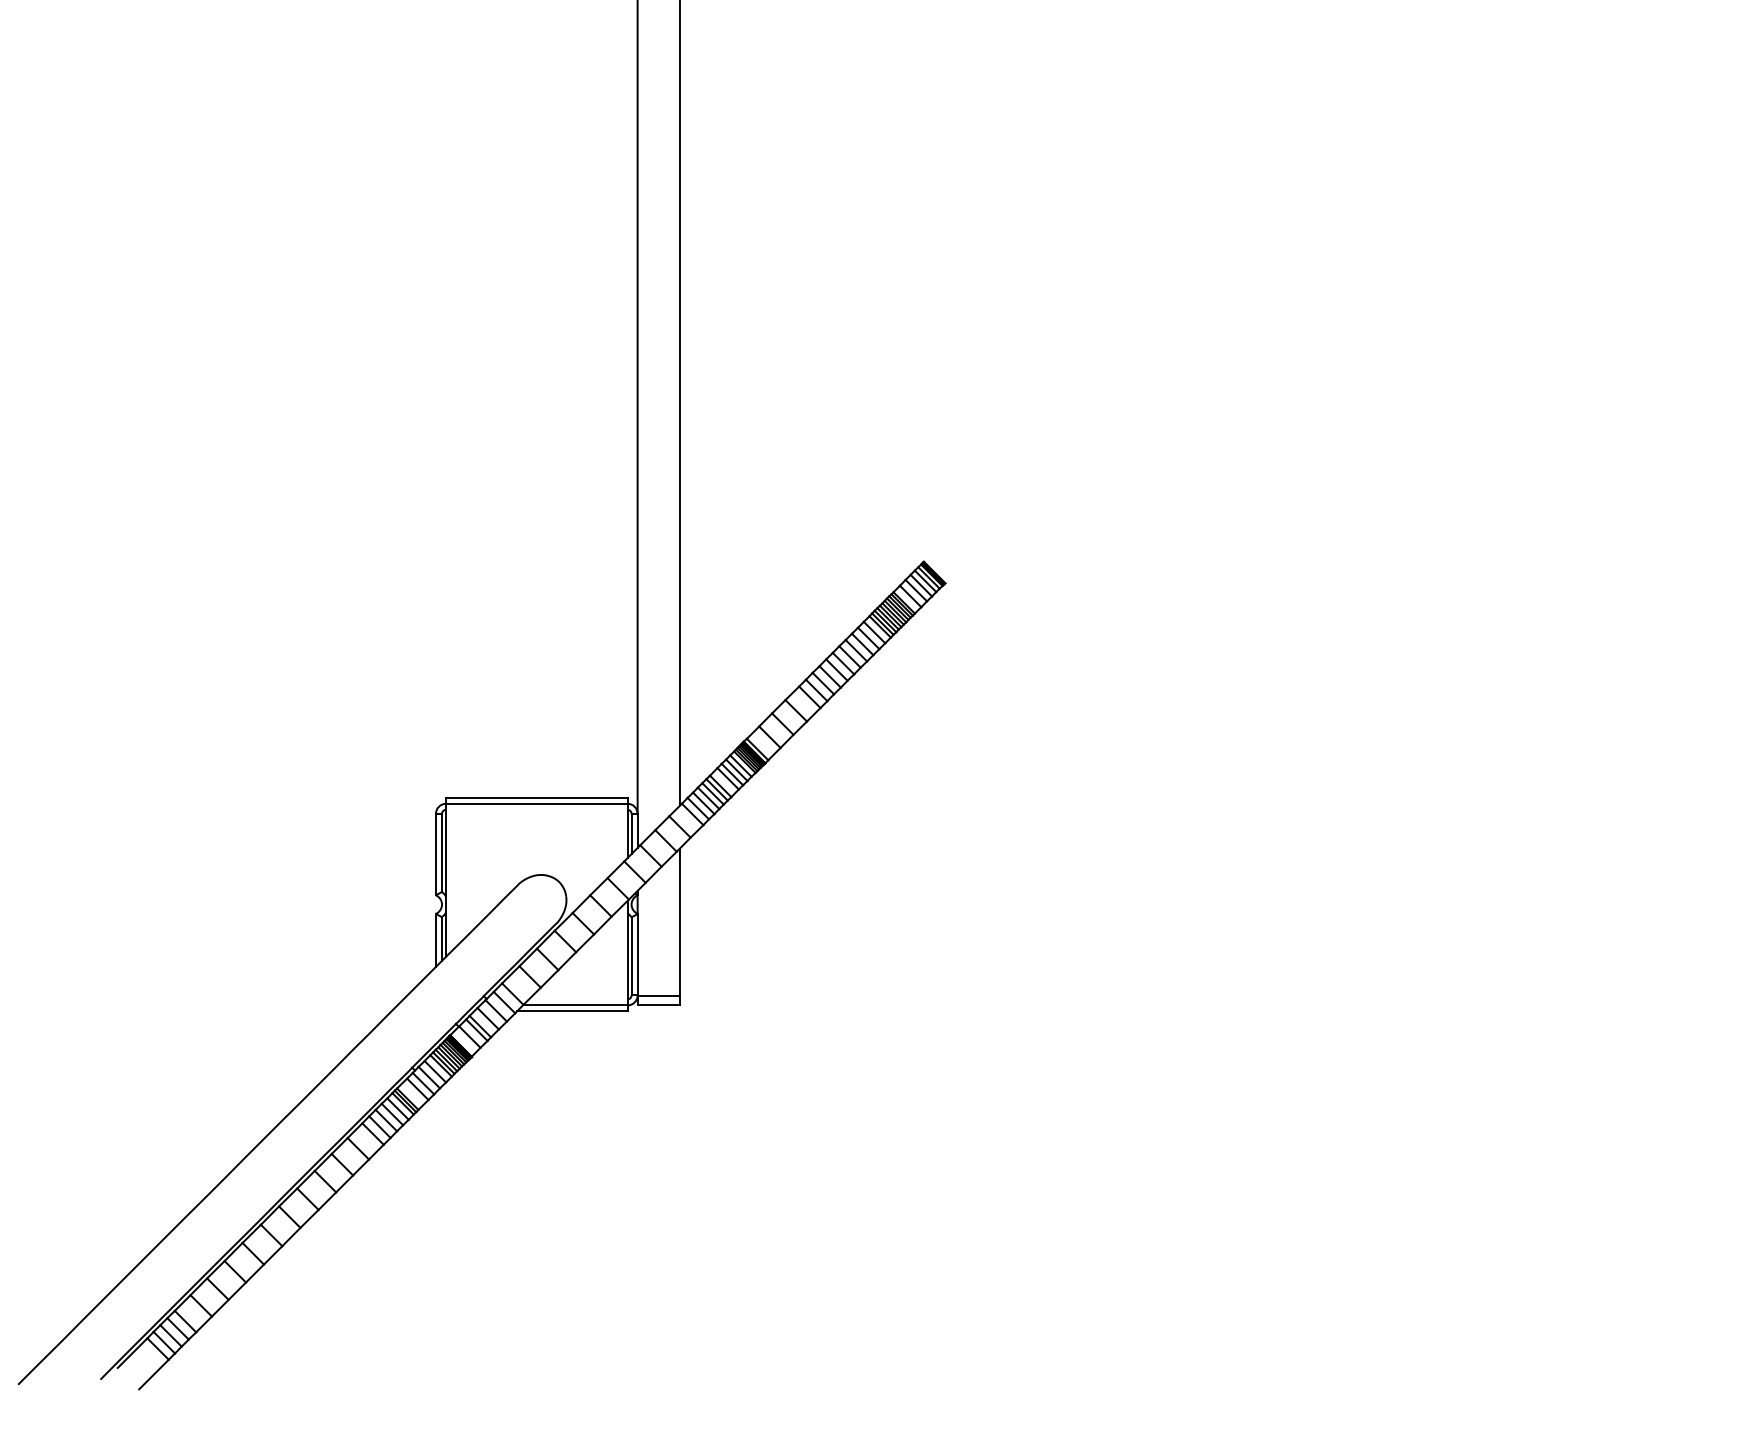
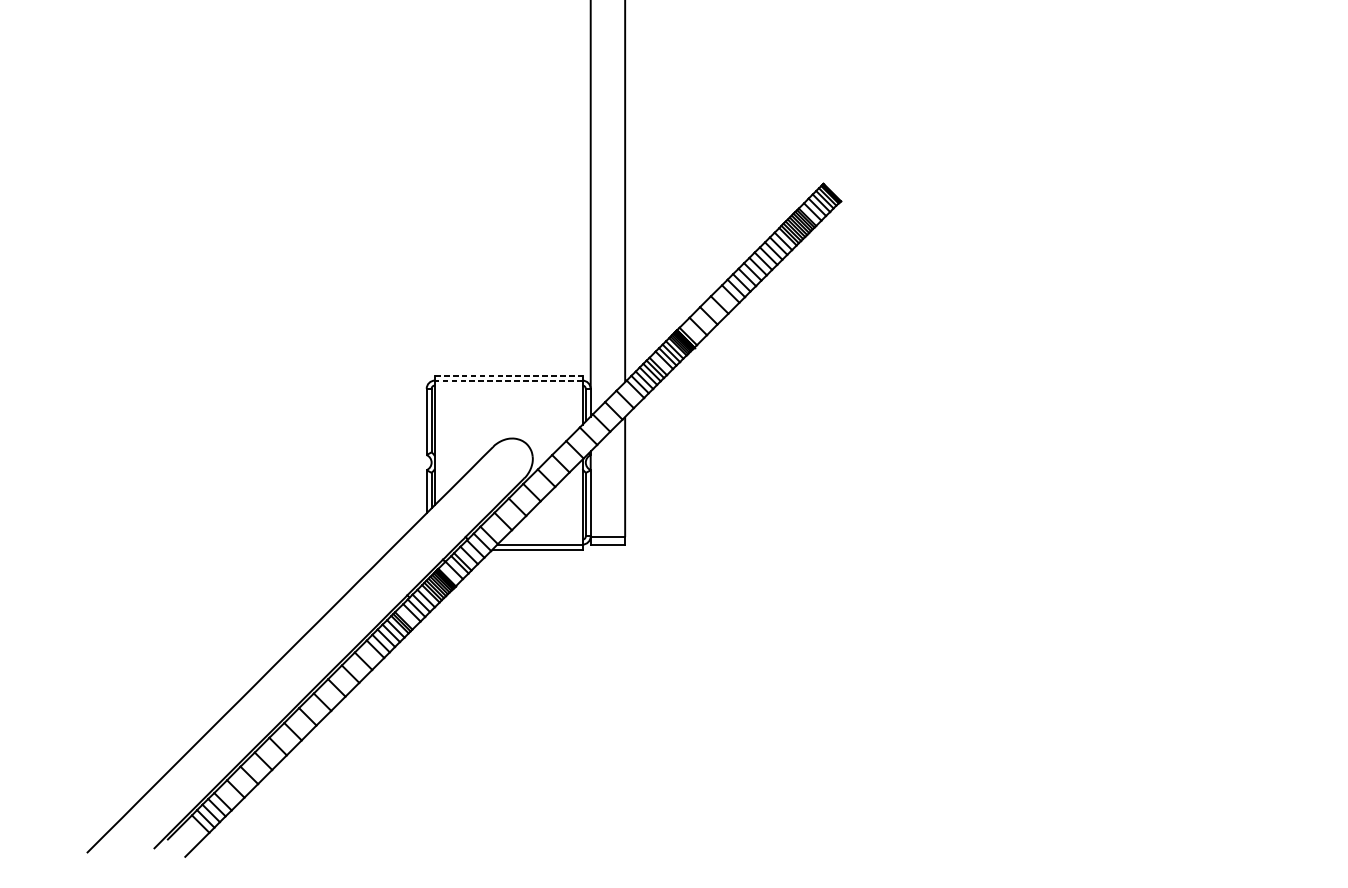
line: (536, 797) -> (508, 375), solid -> dashed
line: (536, 803) -> (508, 380), solid -> dashed

